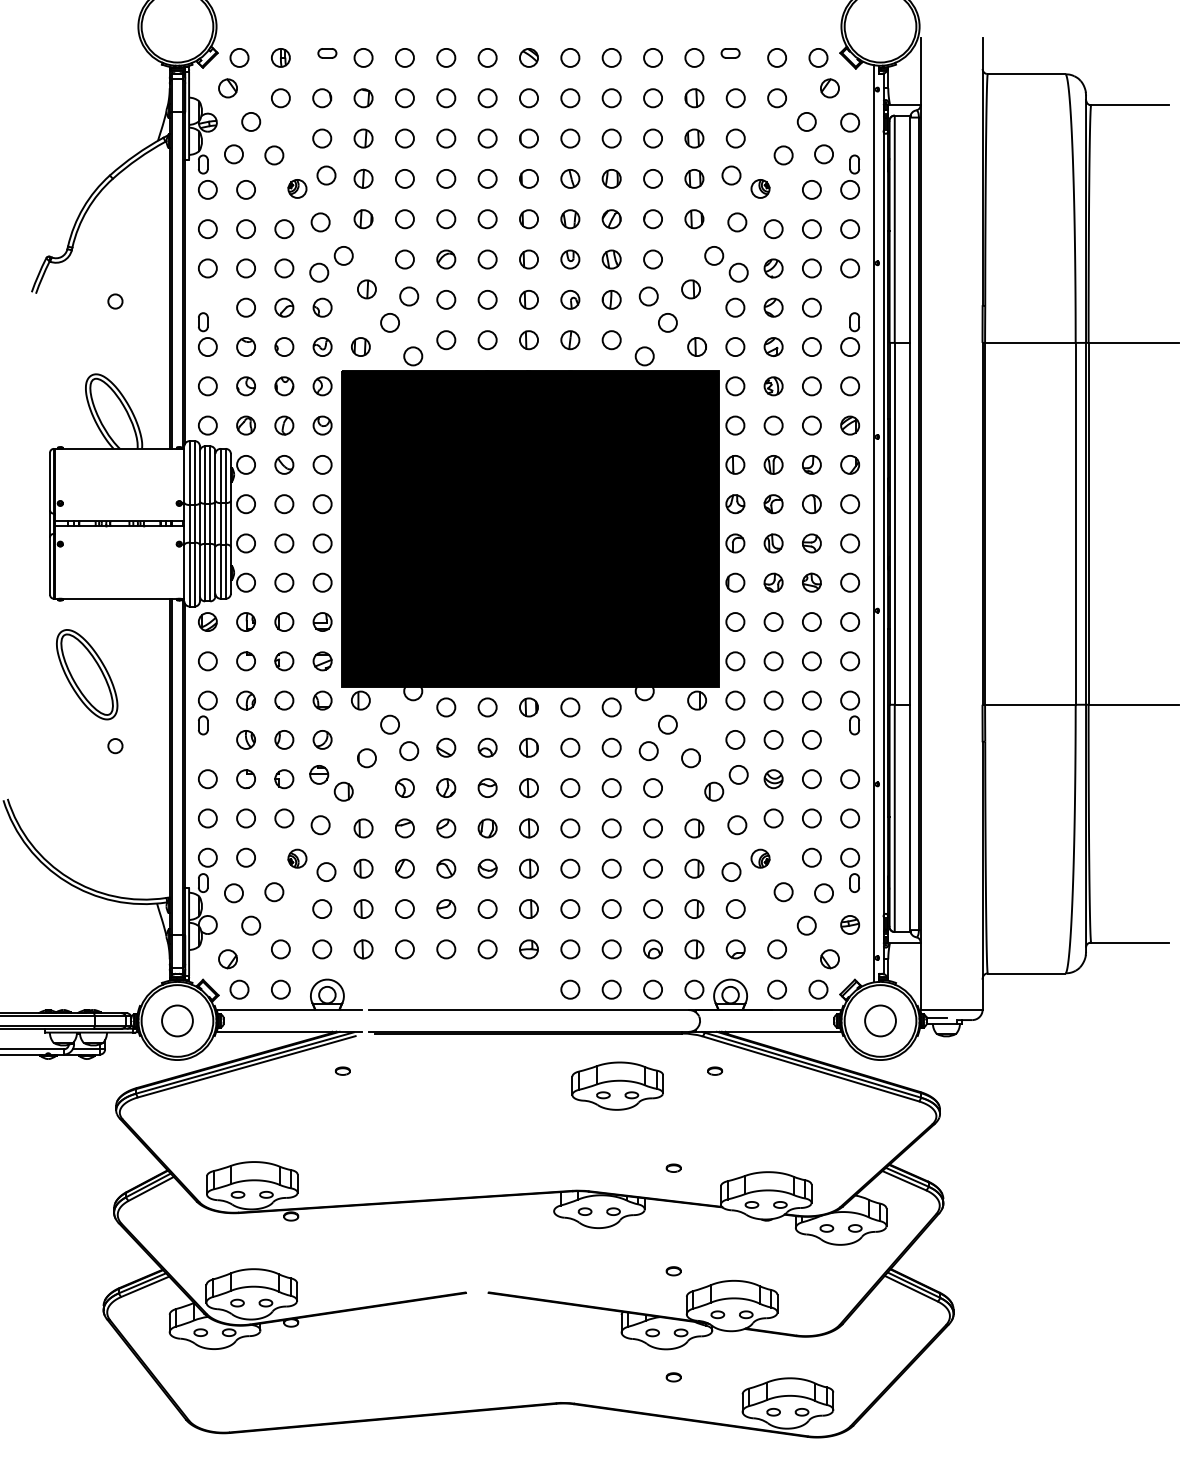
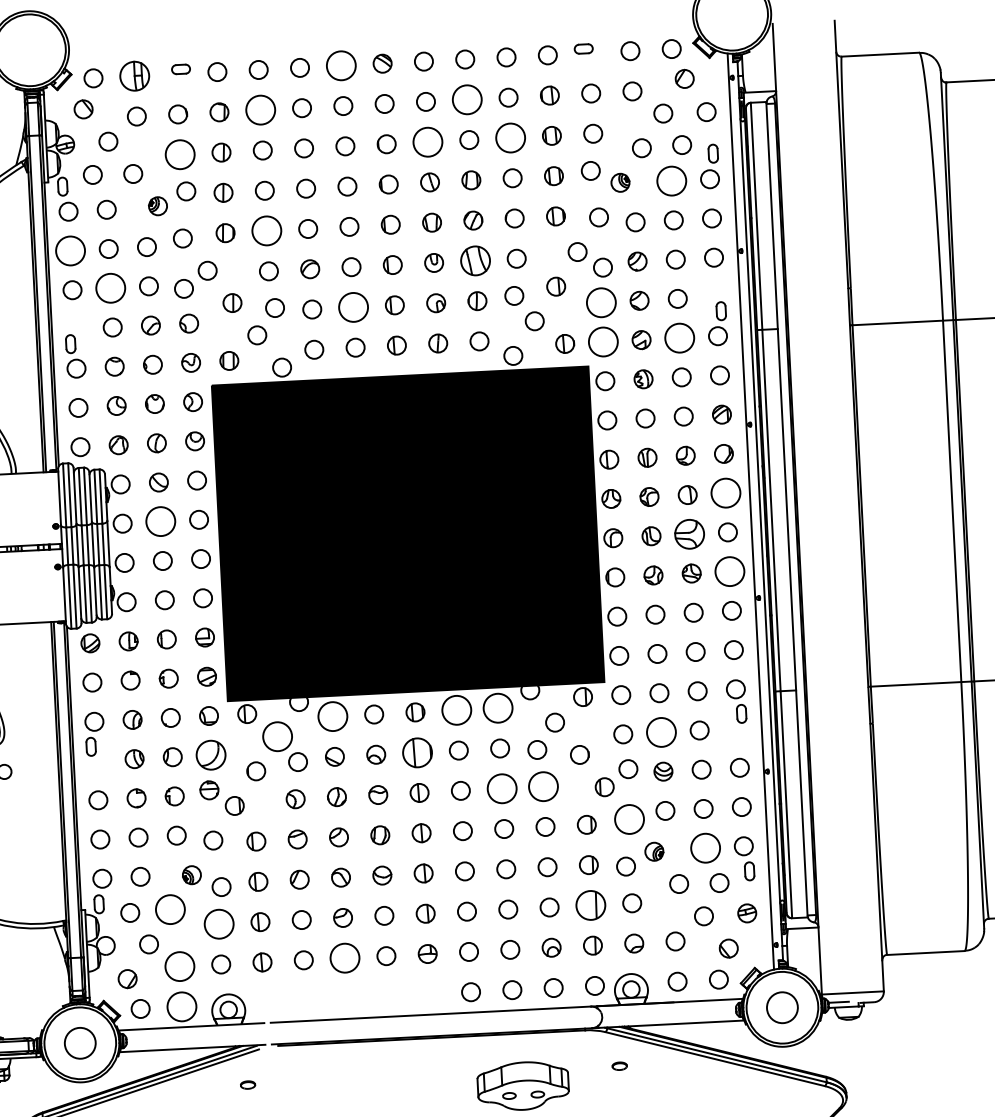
part: (280, 57) -> (134, 75), size x1.6
circle: (487, 57) -> (341, 65), size x1.6
circle: (404, 98) -> (260, 110), size x1.6
circle: (611, 98) -> (467, 100), size x1.6
circle: (322, 138) -> (180, 154), size x1.6
circle: (570, 138) -> (428, 142), size x1.6
circle: (652, 138) -> (510, 137), size x1.6
circle: (811, 189) -> (671, 180), size x1.6
circle: (404, 219) -> (266, 231), size x1.6
circle: (207, 229) -> (70, 251), size x1.6
part: (611, 259) -> (475, 260), size x1.6
circle: (246, 268) -> (111, 288), size x1.6
circle: (487, 299) -> (353, 307), size x1.6
circle: (735, 307) -> (601, 302), size x1.6
circle: (811, 346) -> (679, 337), size x1.6
circle: (735, 347) -> (603, 342), size x1.6
circle: (284, 504) -> (161, 522), size x1.6
circle: (850, 504) -> (726, 493), size x1.6
part: (811, 543) -> (689, 534), size x1.6
circle: (850, 582) -> (730, 571), size x1.6
circle: (446, 707) -> (333, 716), size x1.6
circle: (570, 707) -> (456, 710), size x1.6
circle: (611, 707) -> (497, 708), size x1.6
circle: (390, 724) -> (278, 736), size x1.6
part: (322, 739) -> (210, 754), size x1.6
circle: (773, 739) -> (661, 732), size x1.6
part: (528, 747) -> (417, 752), size x1.6
circle: (611, 788) -> (501, 789), size x1.6
circle: (653, 788) -> (543, 787), size x1.6
circle: (737, 825) -> (629, 819), size x1.6
circle: (811, 857) -> (705, 847), size x1.6
circle: (274, 892) -> (170, 910), size x1.6
part: (694, 908) -> (590, 904), size x1.6
circle: (322, 909) -> (219, 924), size x1.6
circle: (280, 949) -> (179, 966), size x1.6
circle: (446, 949) -> (345, 958), size x1.6
circle: (280, 989) -> (181, 1006), size x1.6

